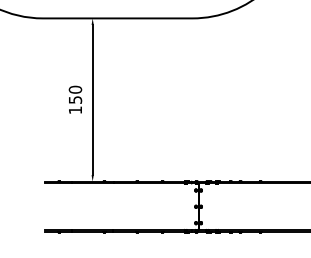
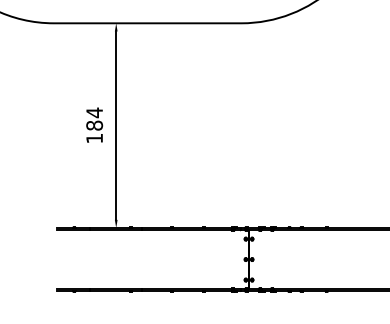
text: (75, 94) -> (94, 118), 150 -> 184

